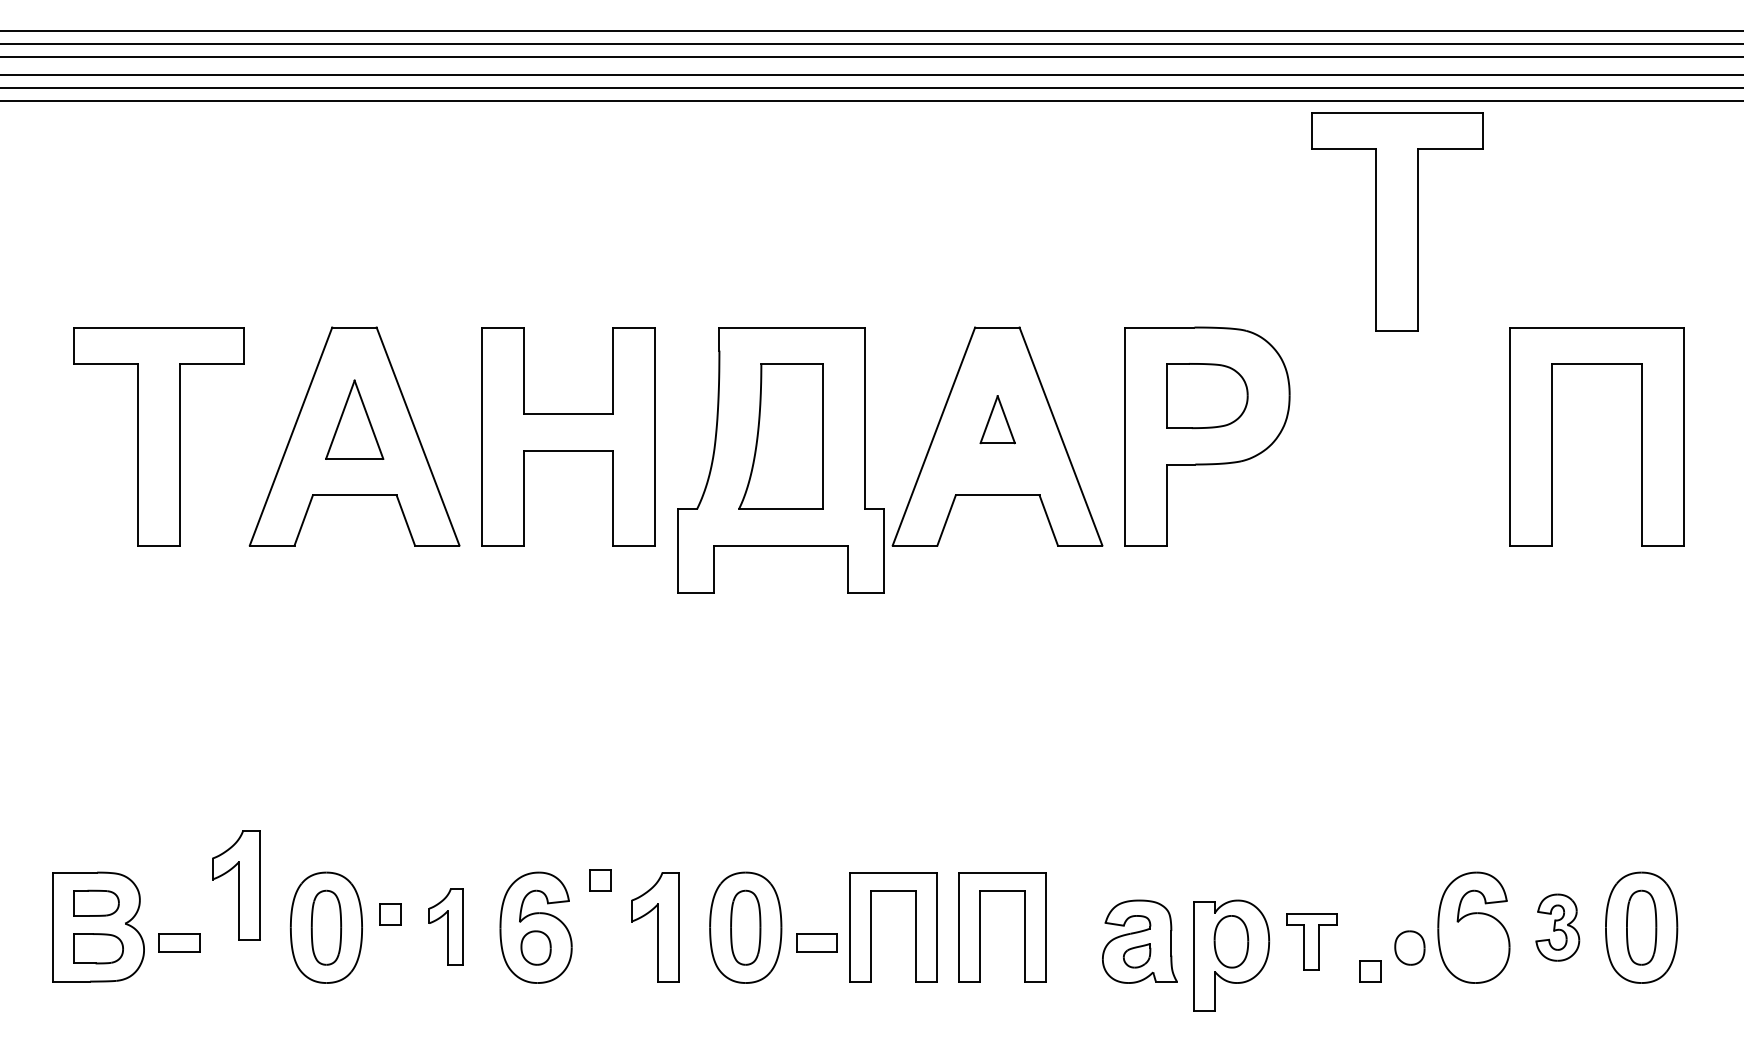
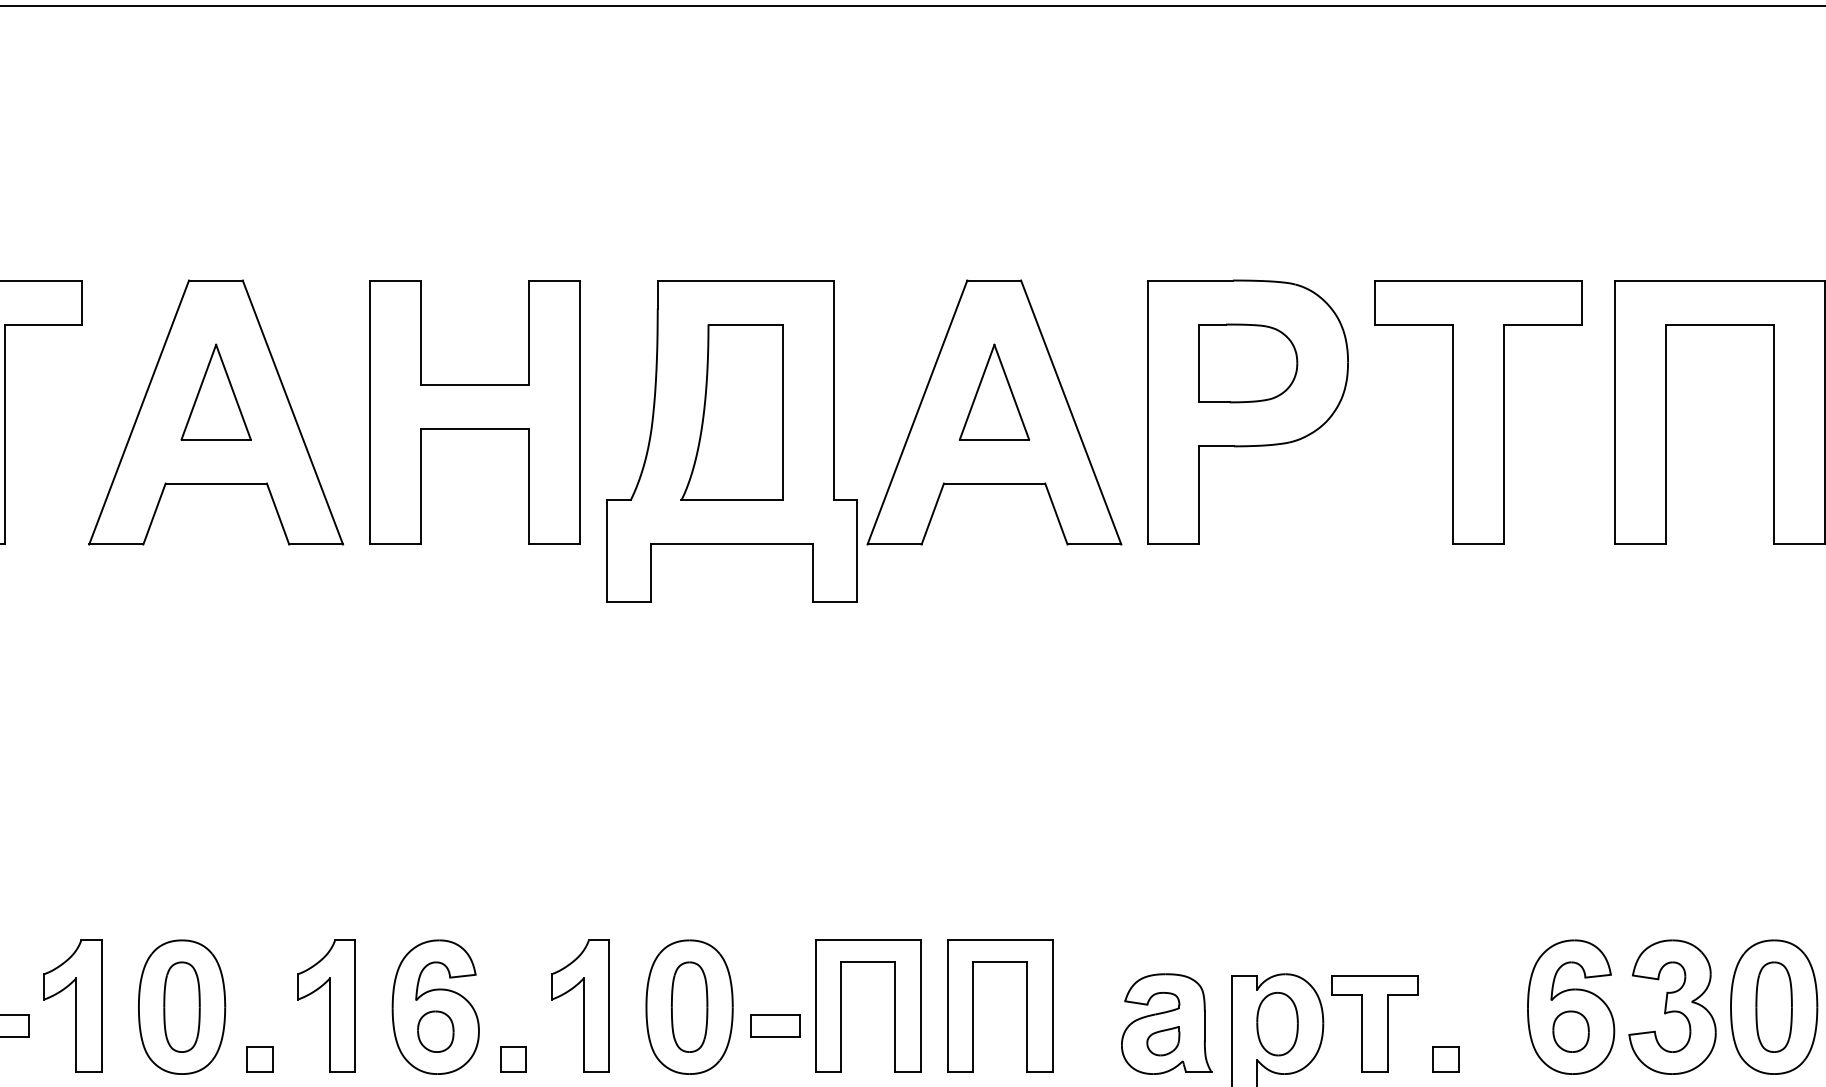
part: (1397, 221) -> (1478, 412), moved
part: (997, 419) -> (994, 391), size x1.67
part: (600, 880) -> (513, 1060), moved
part: (236, 885) -> (73, 1006), moved
part: (390, 914) -> (259, 1060), moved
part: (445, 927) -> (326, 1006), size x1.43
part: (1557, 927) -> (1672, 1006), size x1.67
part: (1311, 941) -> (1374, 1023), size x1.43
part: (1409, 947) -> (1570, 1031), moved

